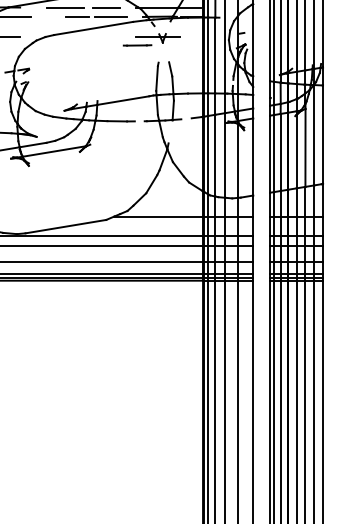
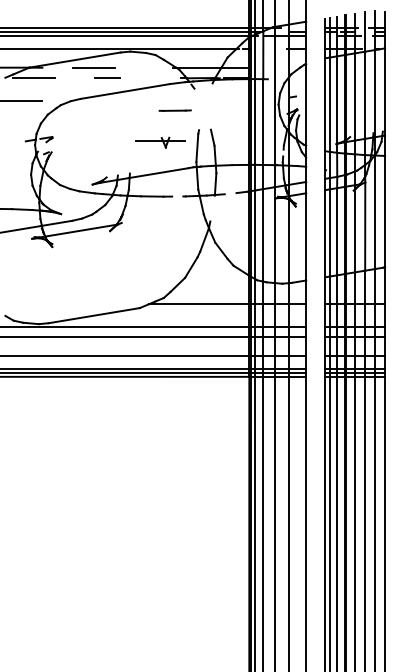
line: (105, 7) -> (139, 67), removed
line: (111, 17) -> (145, 78), removed
part: (158, 38) -> (160, 142), moved

